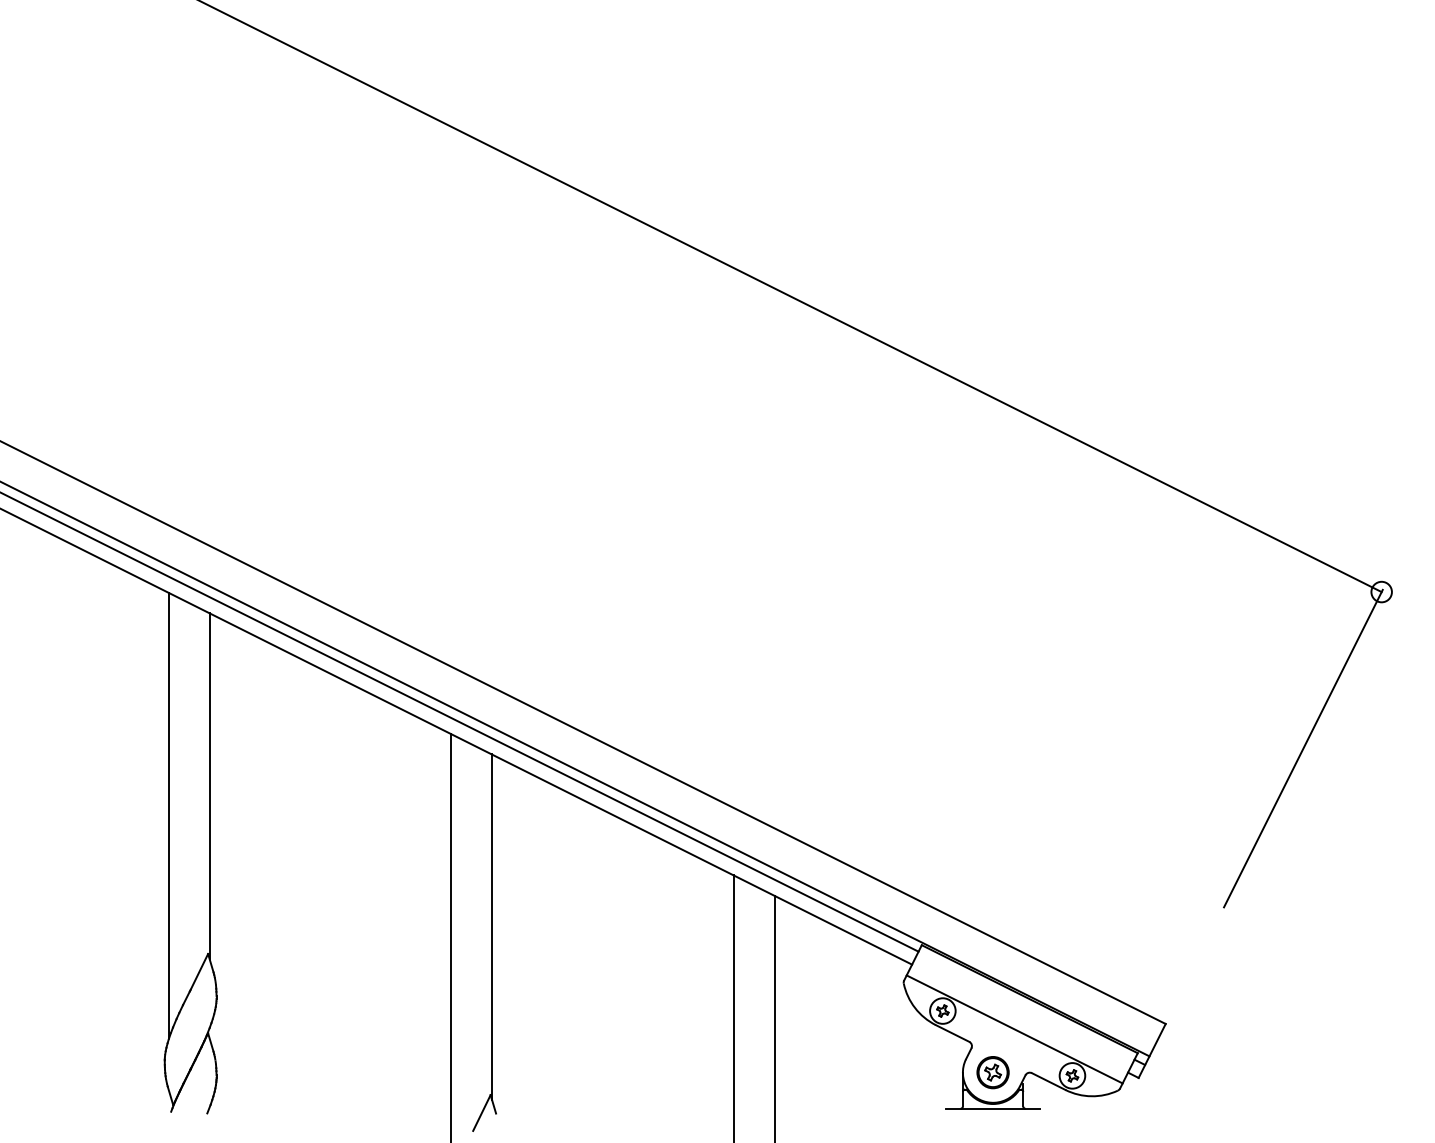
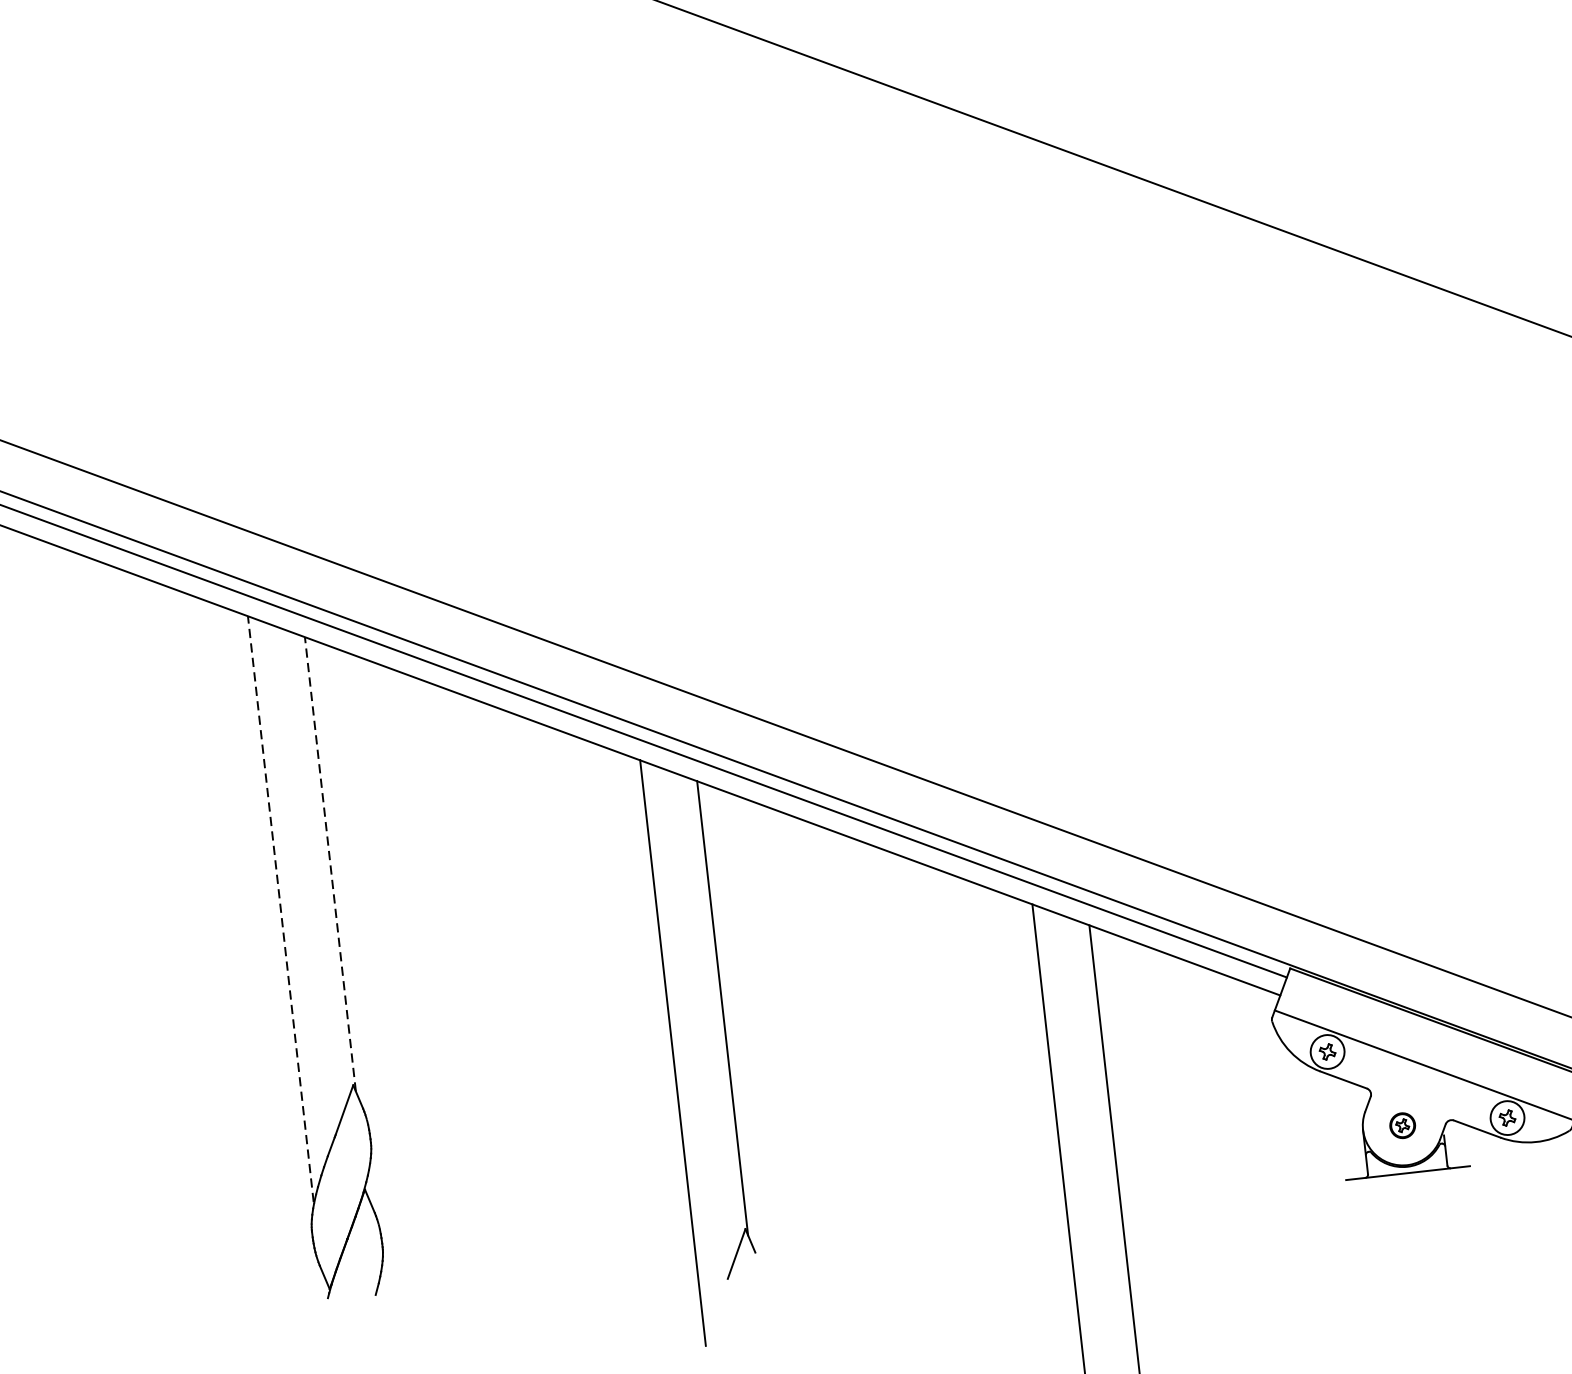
line: (209, 786) -> (330, 864), solid -> dashed
line: (168, 815) -> (280, 909), solid -> dashed
part: (992, 1072) -> (1401, 1125), size x0.6

